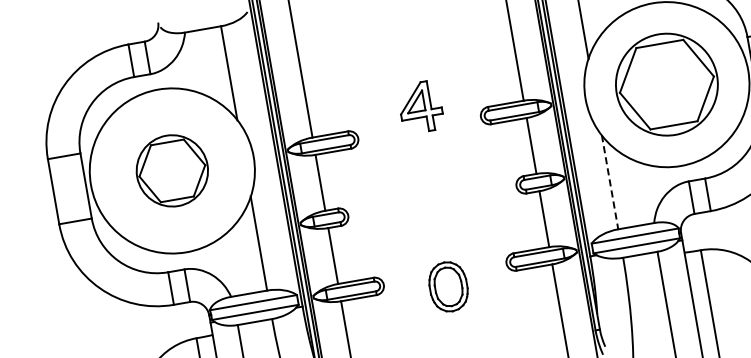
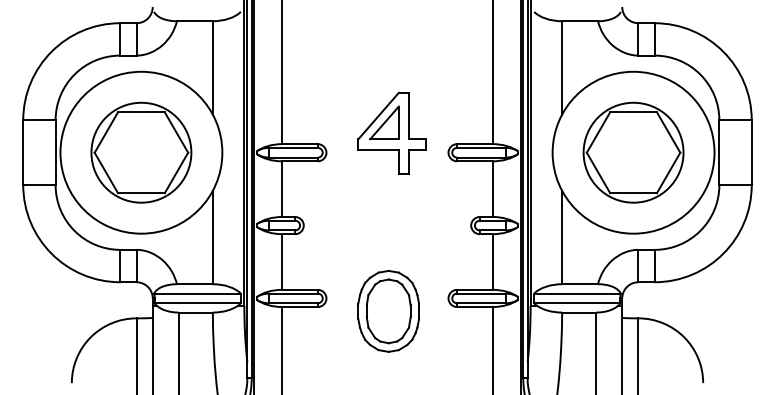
part: (420, 106) -> (391, 132), size x1.67
part: (172, 170) -> (141, 152), size x1.43
line: (610, 182) -> (562, 237), dashed -> solid
part: (448, 286) -> (388, 310), size x1.67

